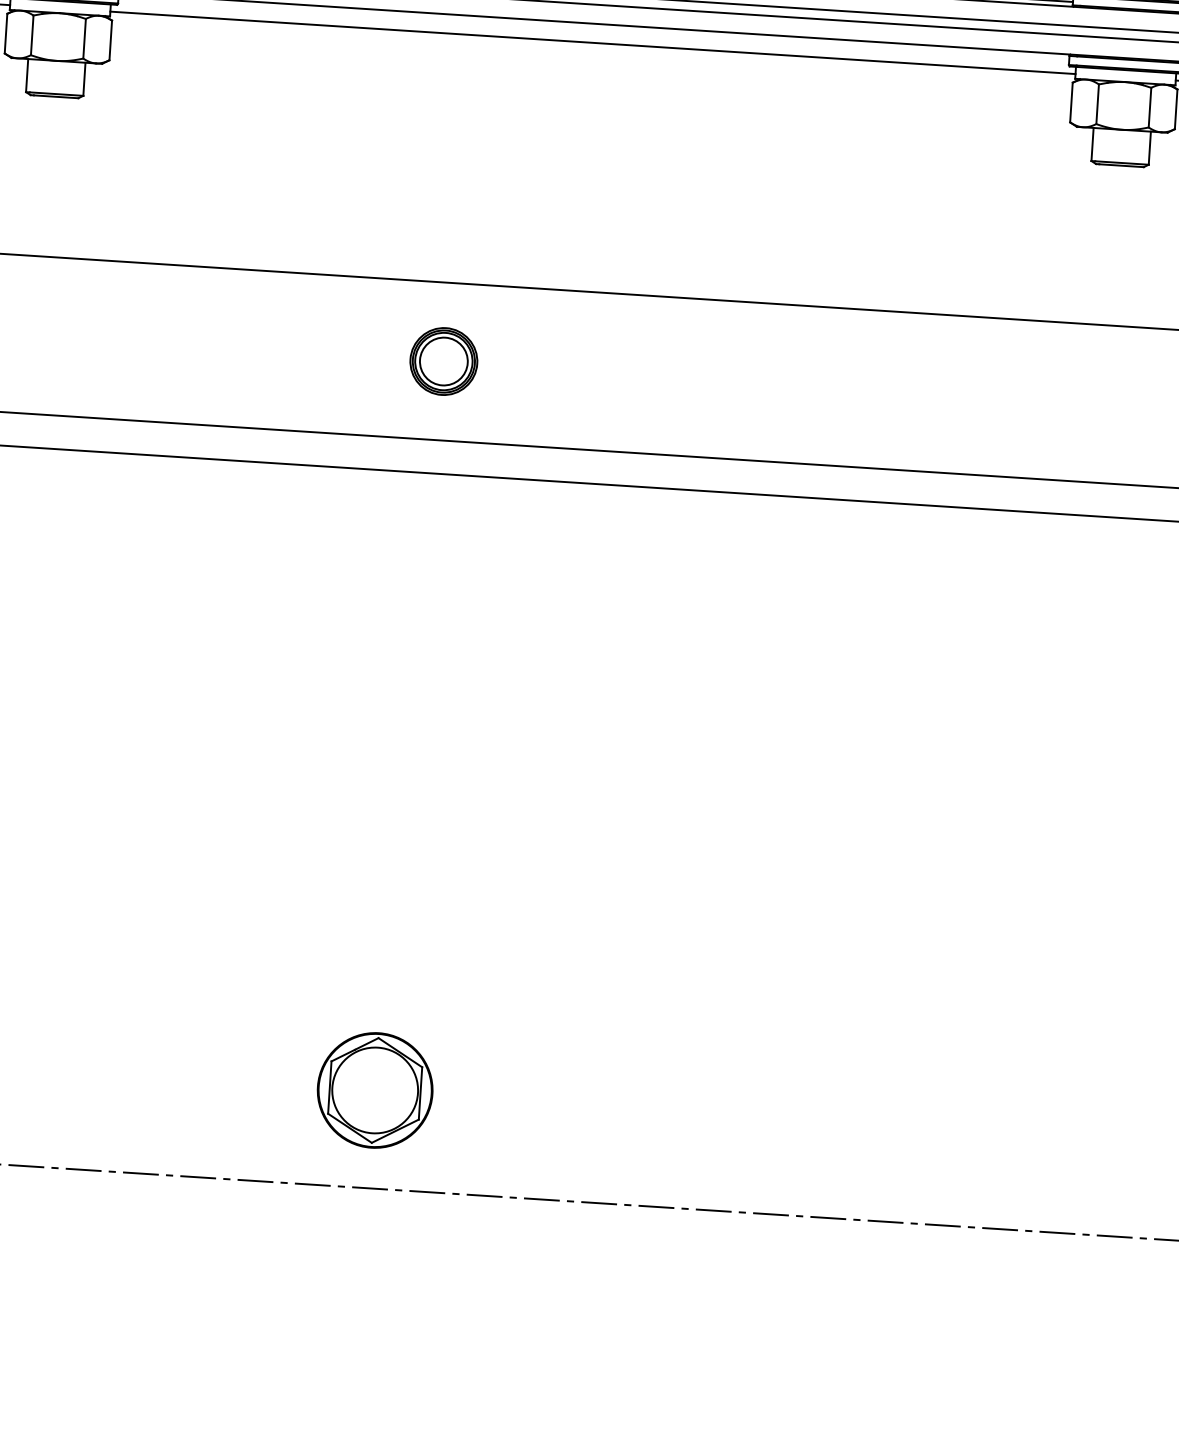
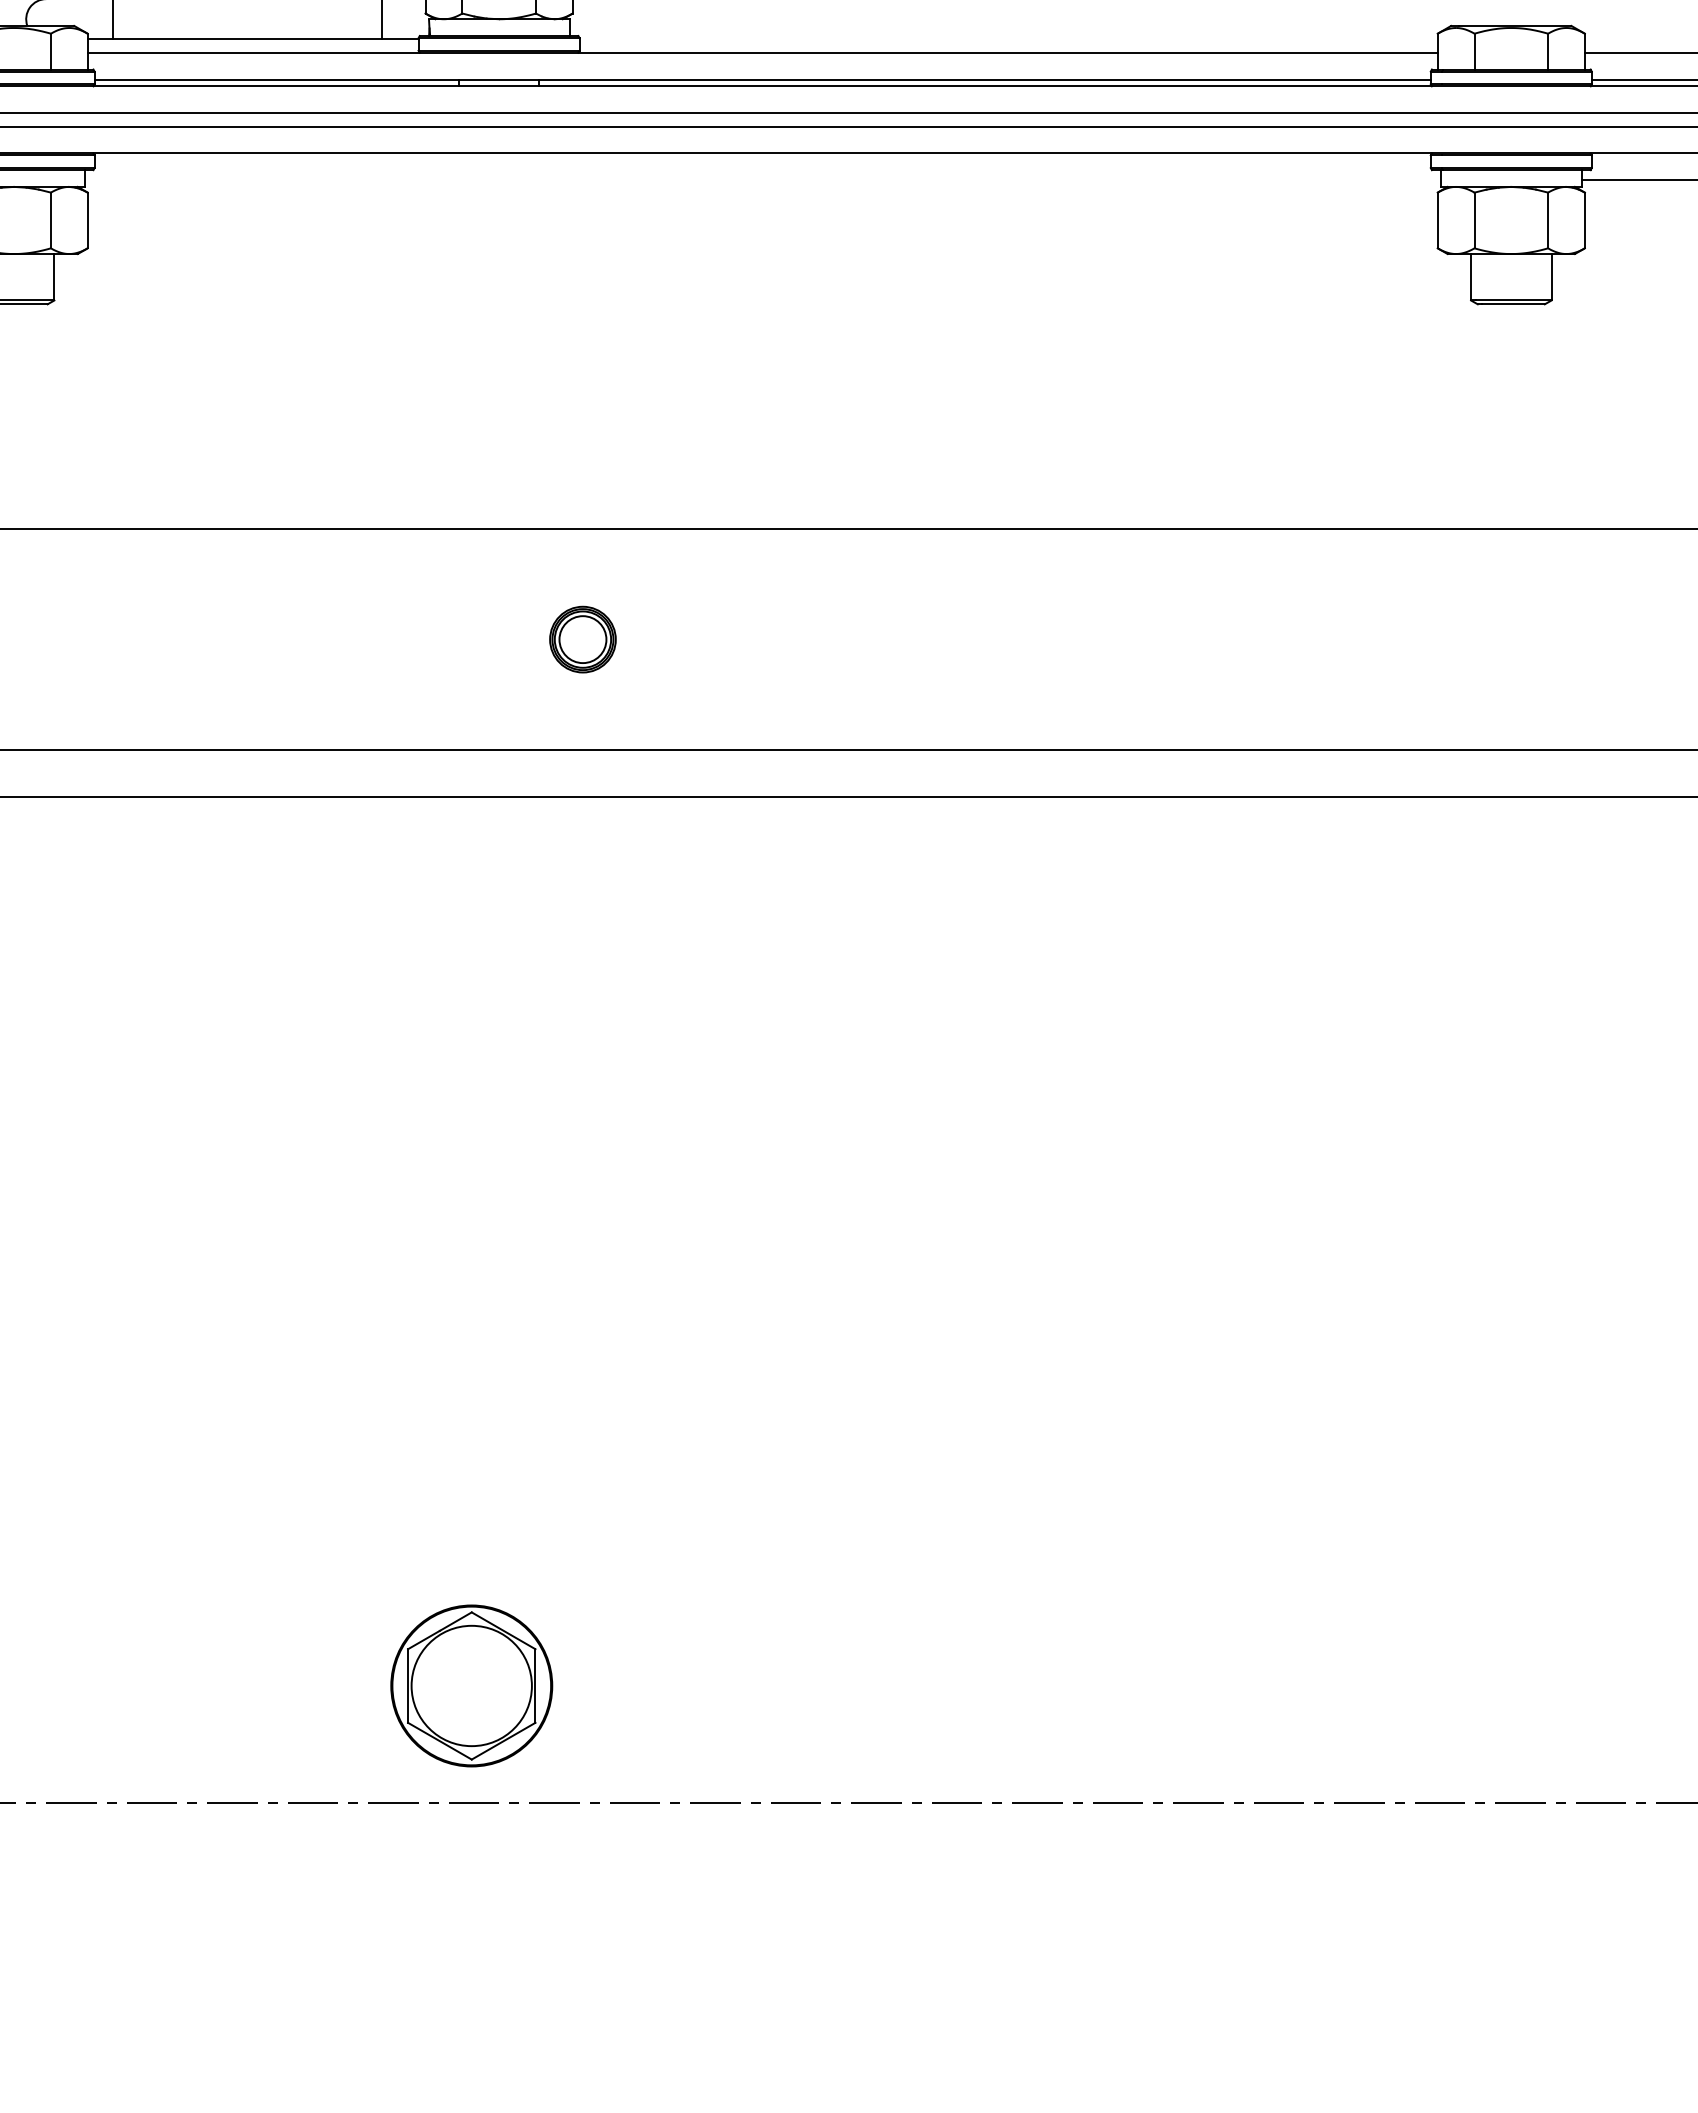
line: (592, 43) -> (762, 180), removed
part: (443, 361) -> (582, 639), size x0.7
part: (375, 1090) -> (471, 1685), moved

